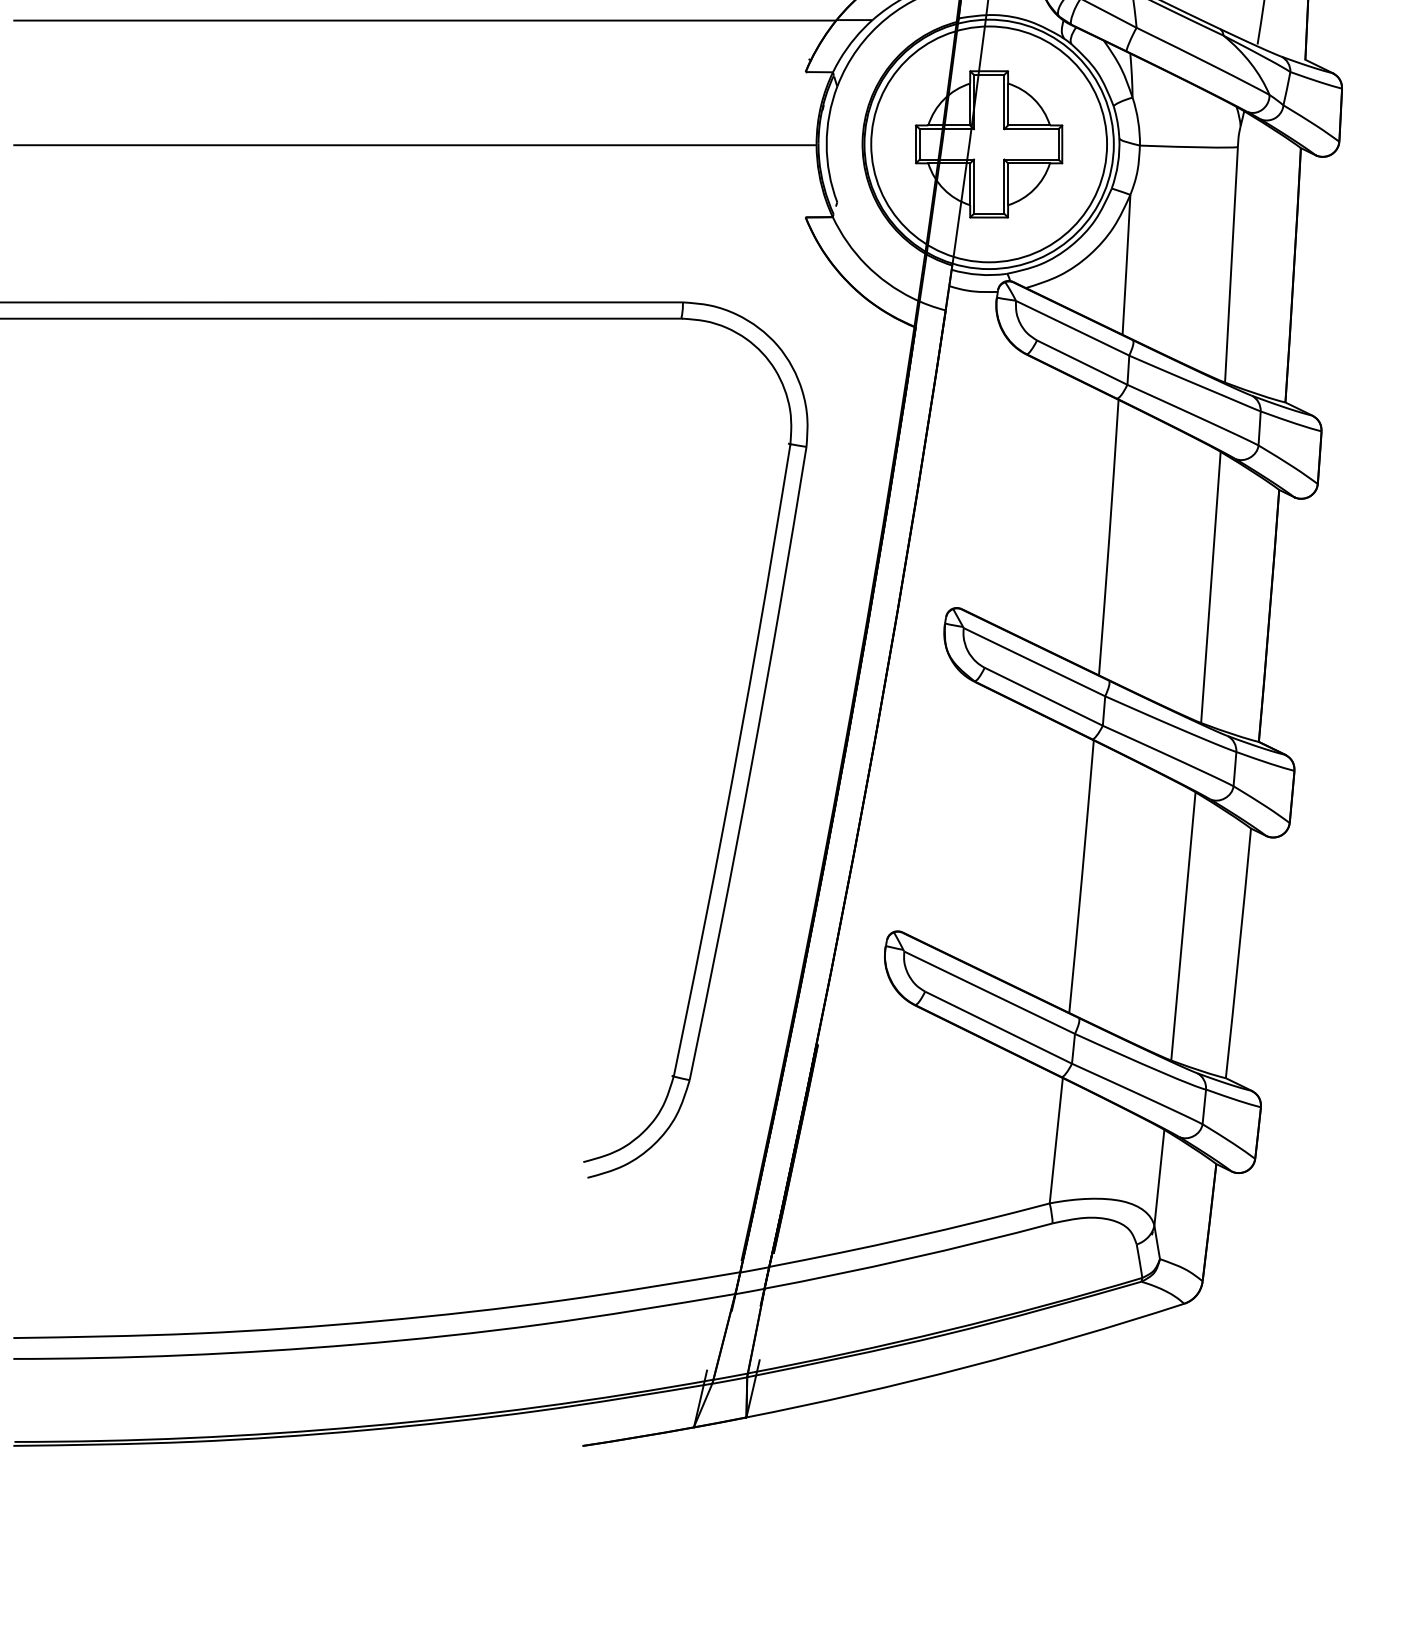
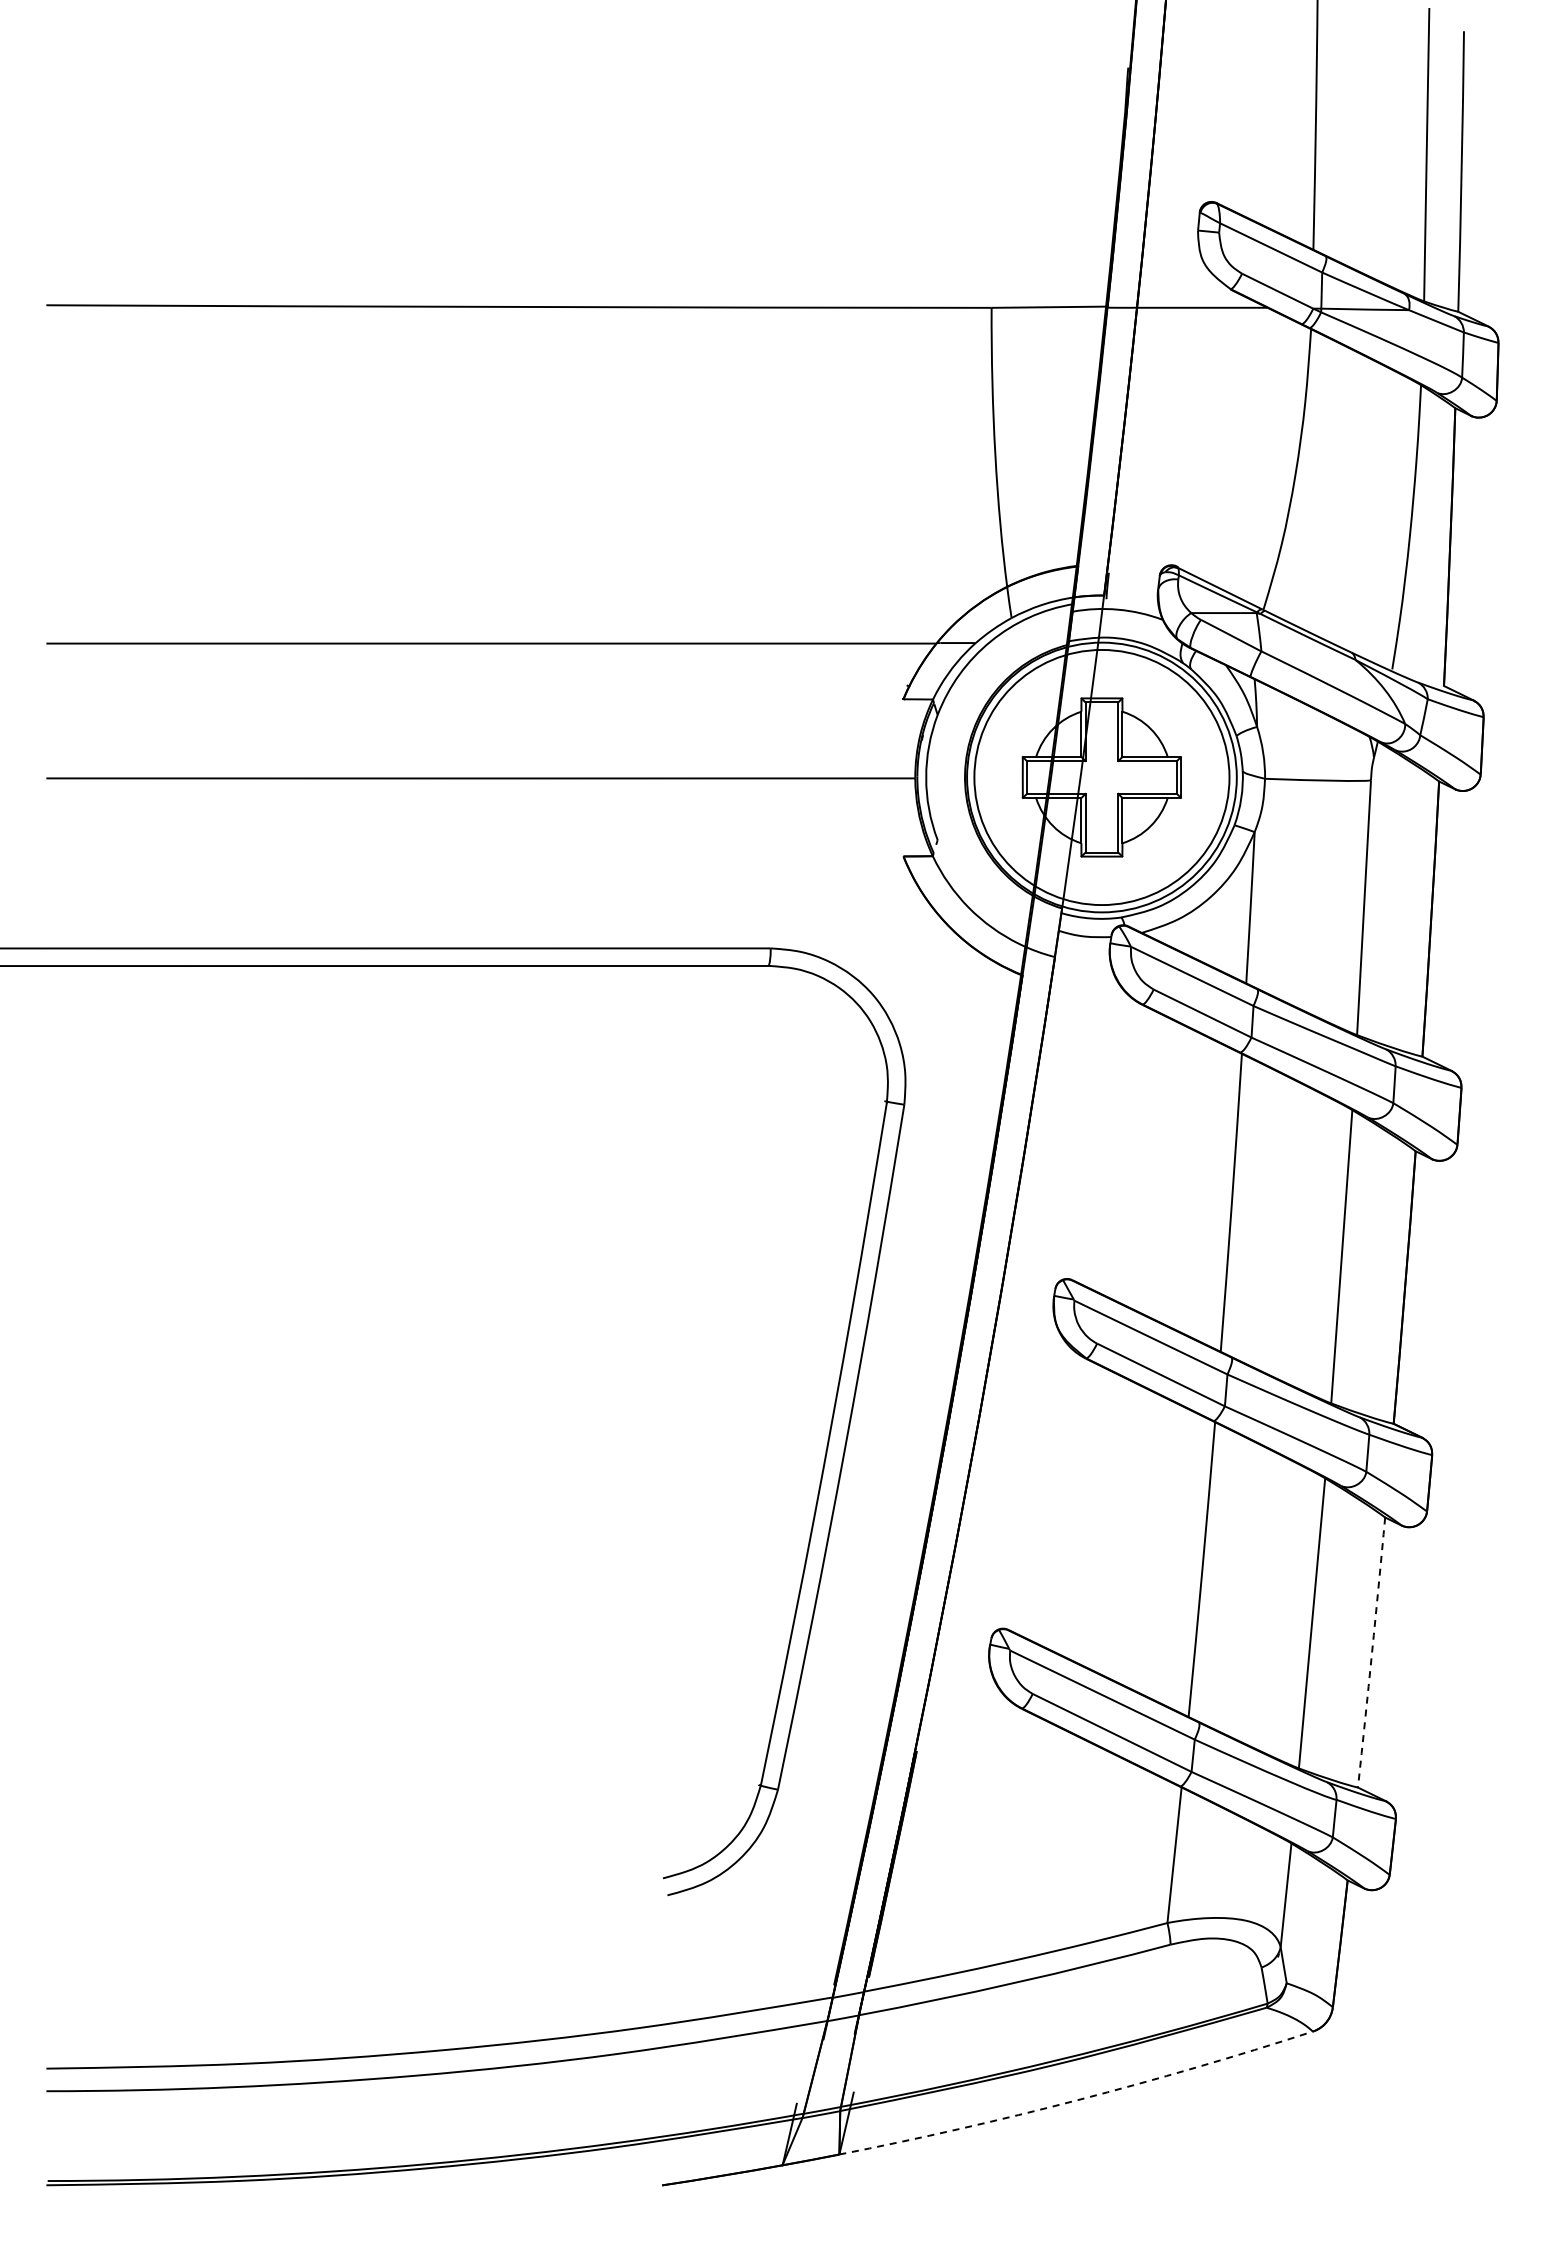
arc: (1239, 953) -> (1372, 1652), solid -> dashed
arc: (966, 1367) -> (1077, 2100), solid -> dashed

